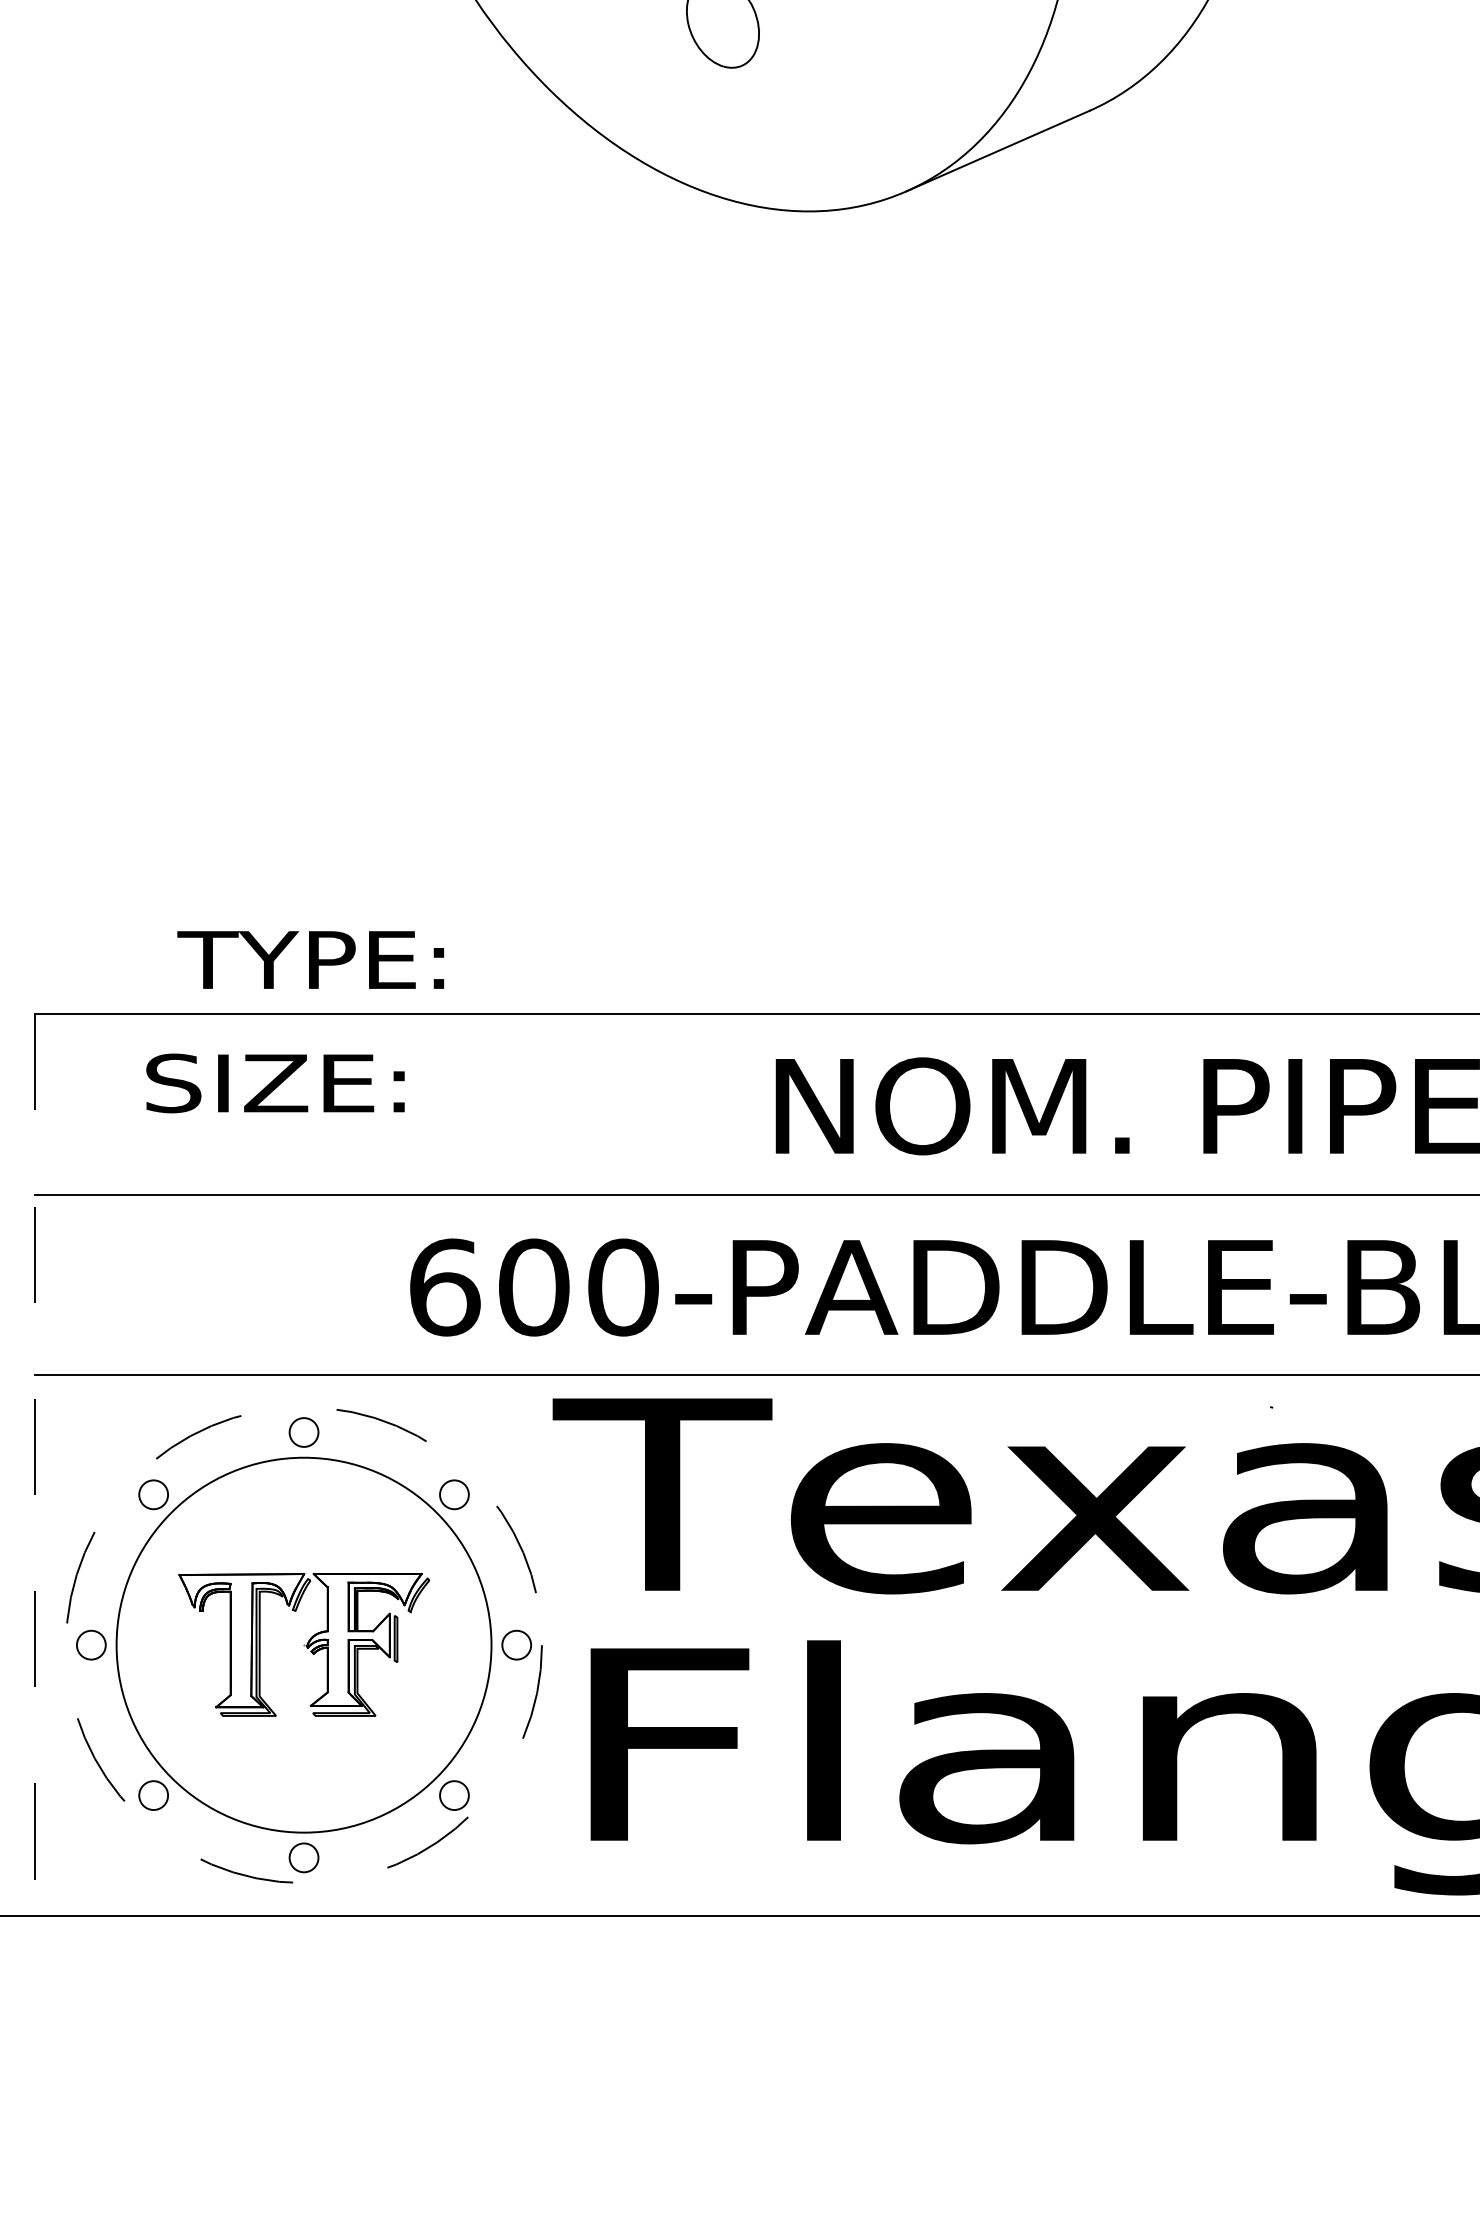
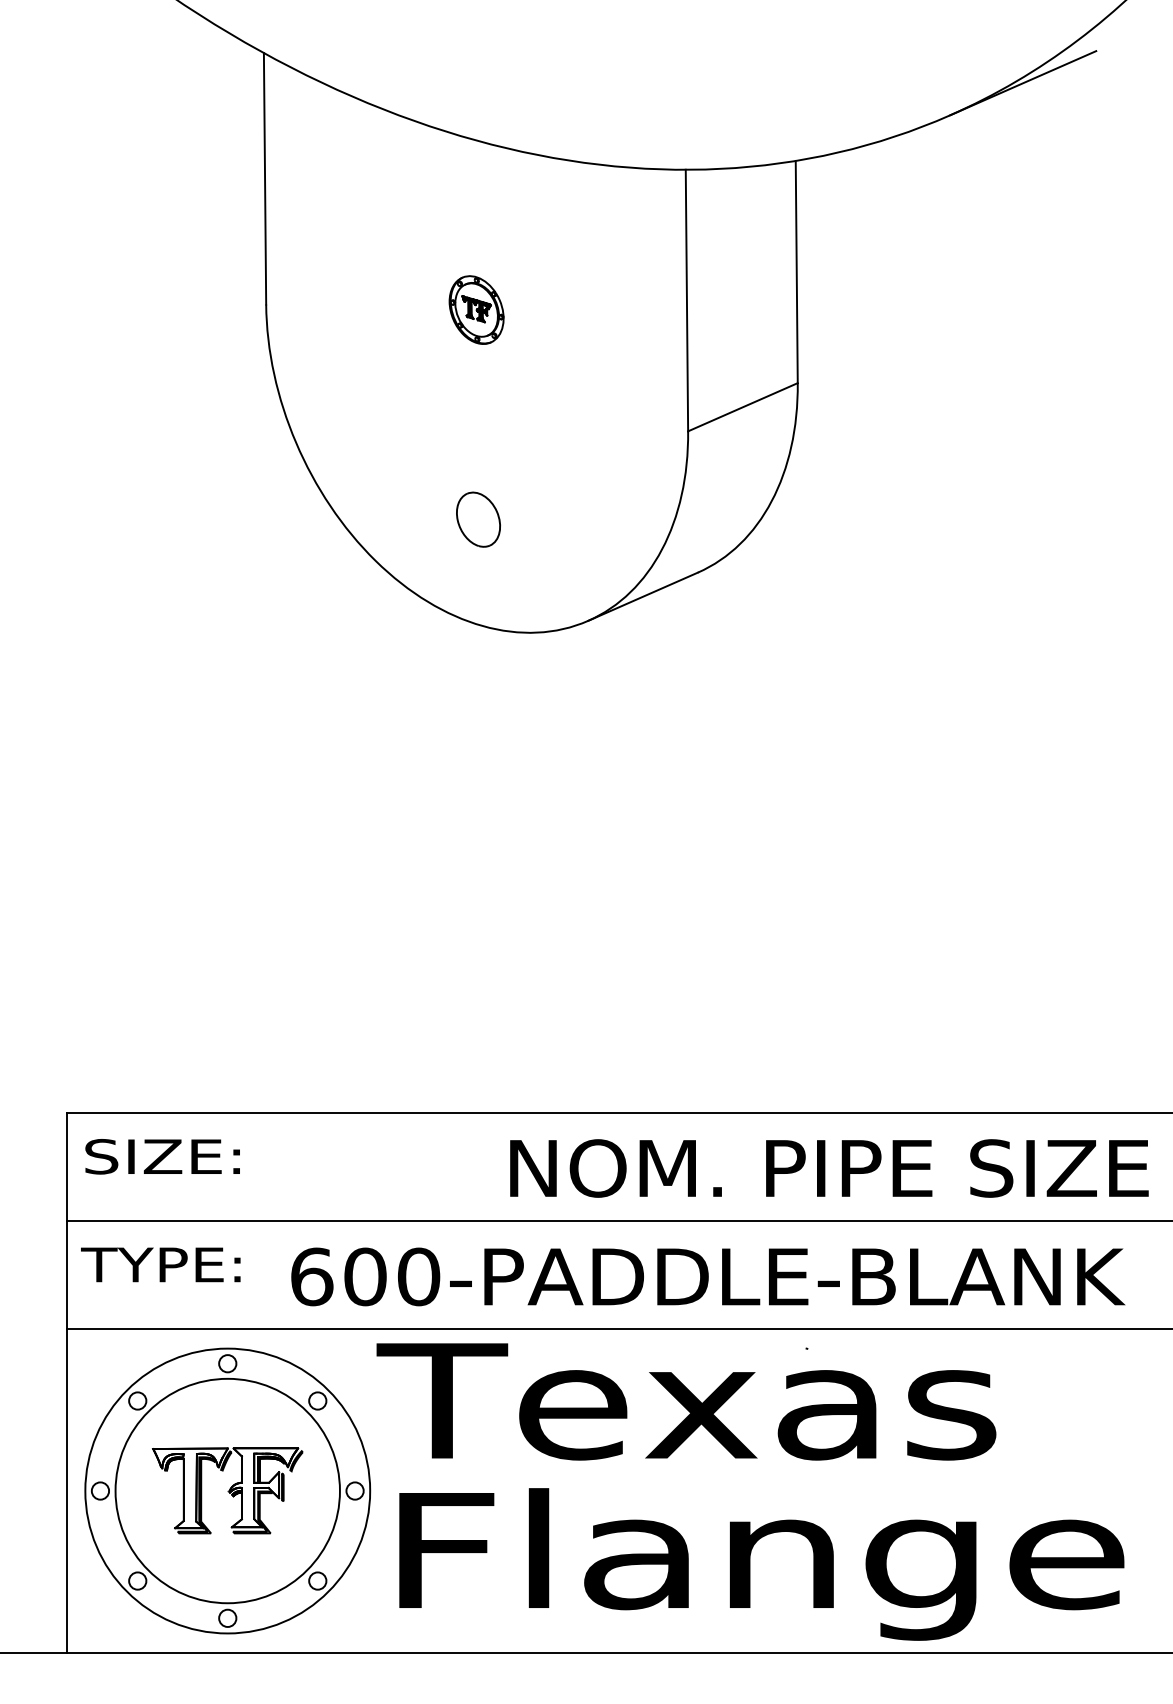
text: (310, 959) -> (160, 1264), moved
text: (275, 1082) -> (162, 1156), moved
line: (34, 1465) -> (66, 1383), dashed -> solid
circle: (303, 1644) -> (227, 1490), dashed -> solid

